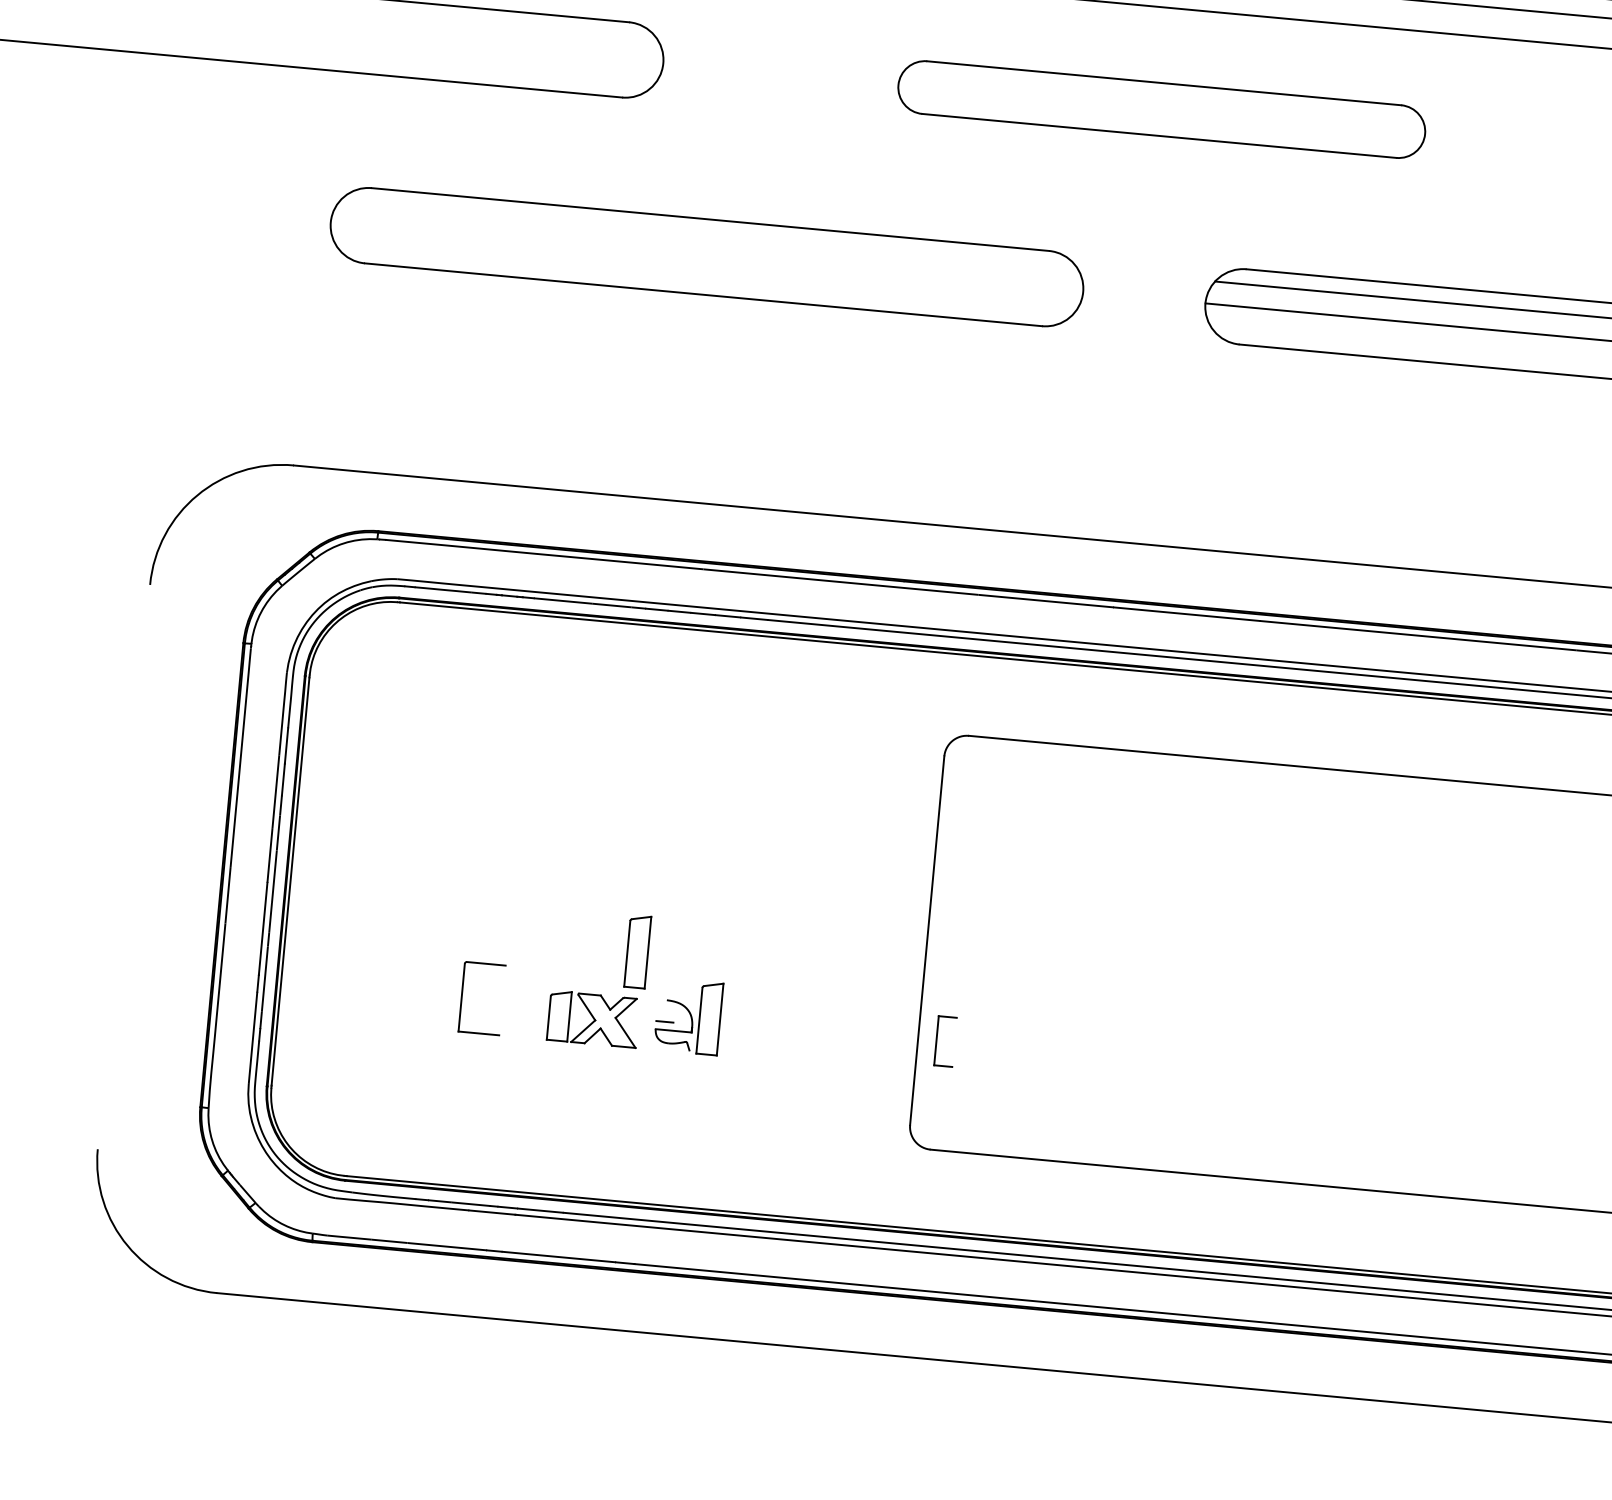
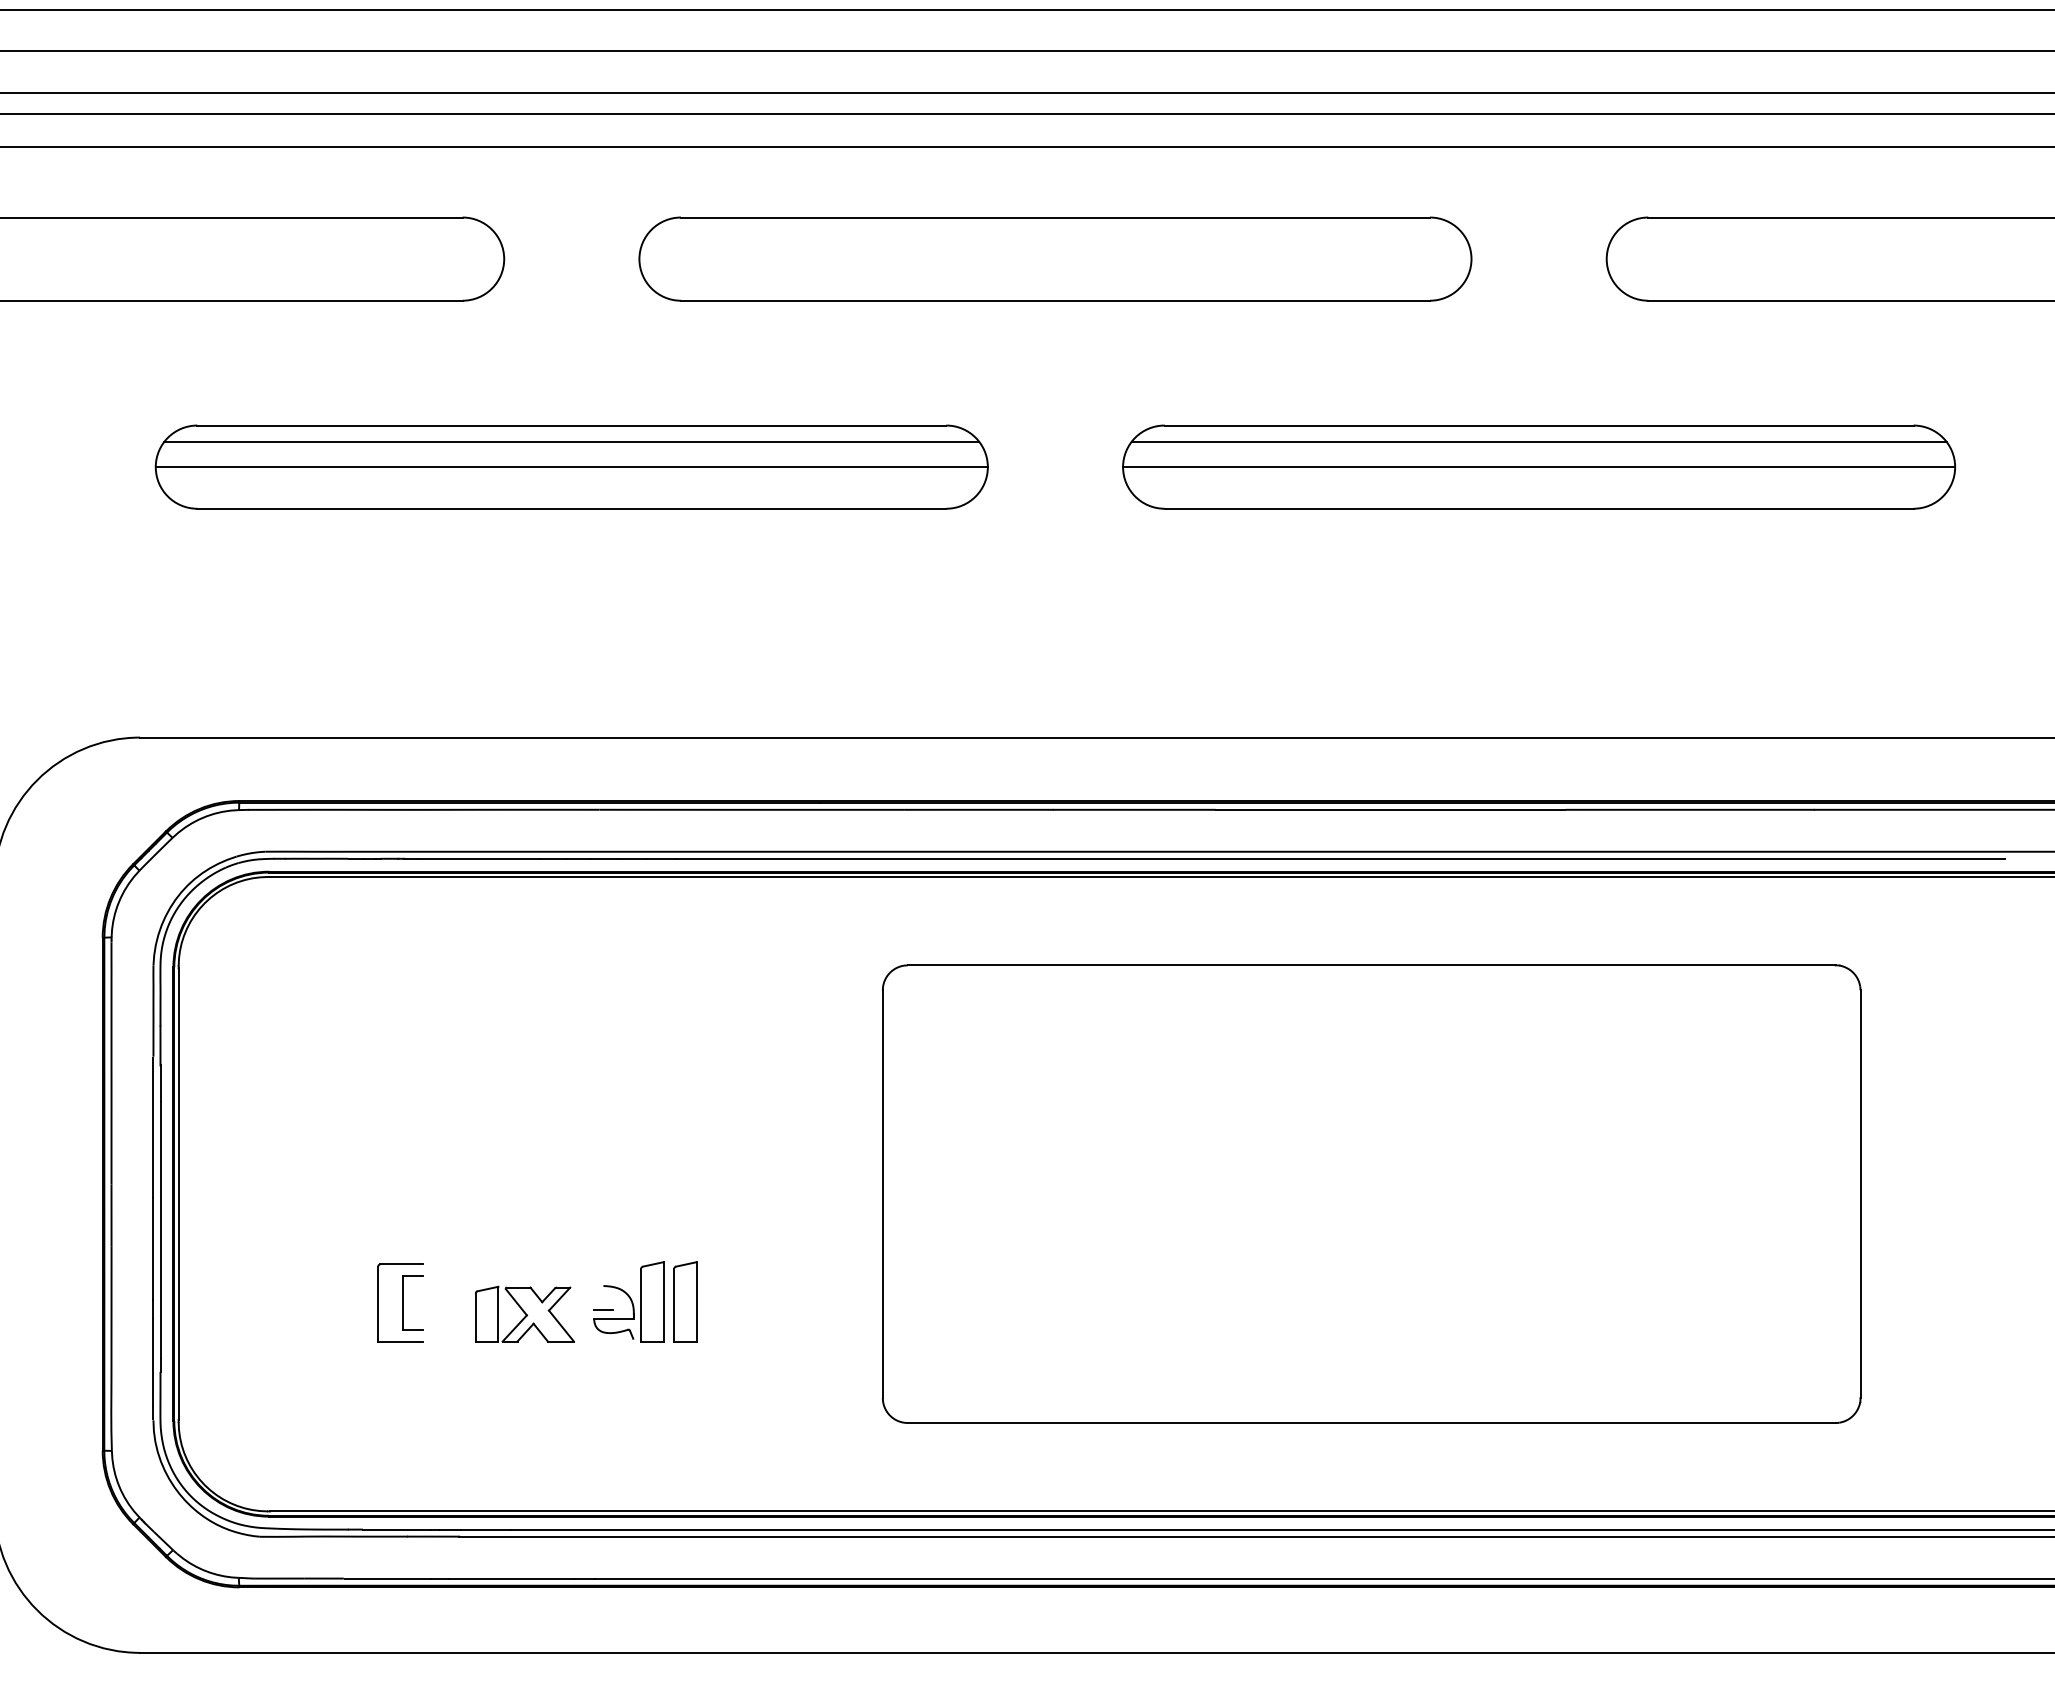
part: (1161, 109) -> (1055, 258), size x1.43
line: (708, 234) -> (571, 442), added
line: (706, 257) -> (571, 467), added
part: (637, 951) -> (685, 1301), moved
part: (936, 1040) -> (403, 1302), moved

